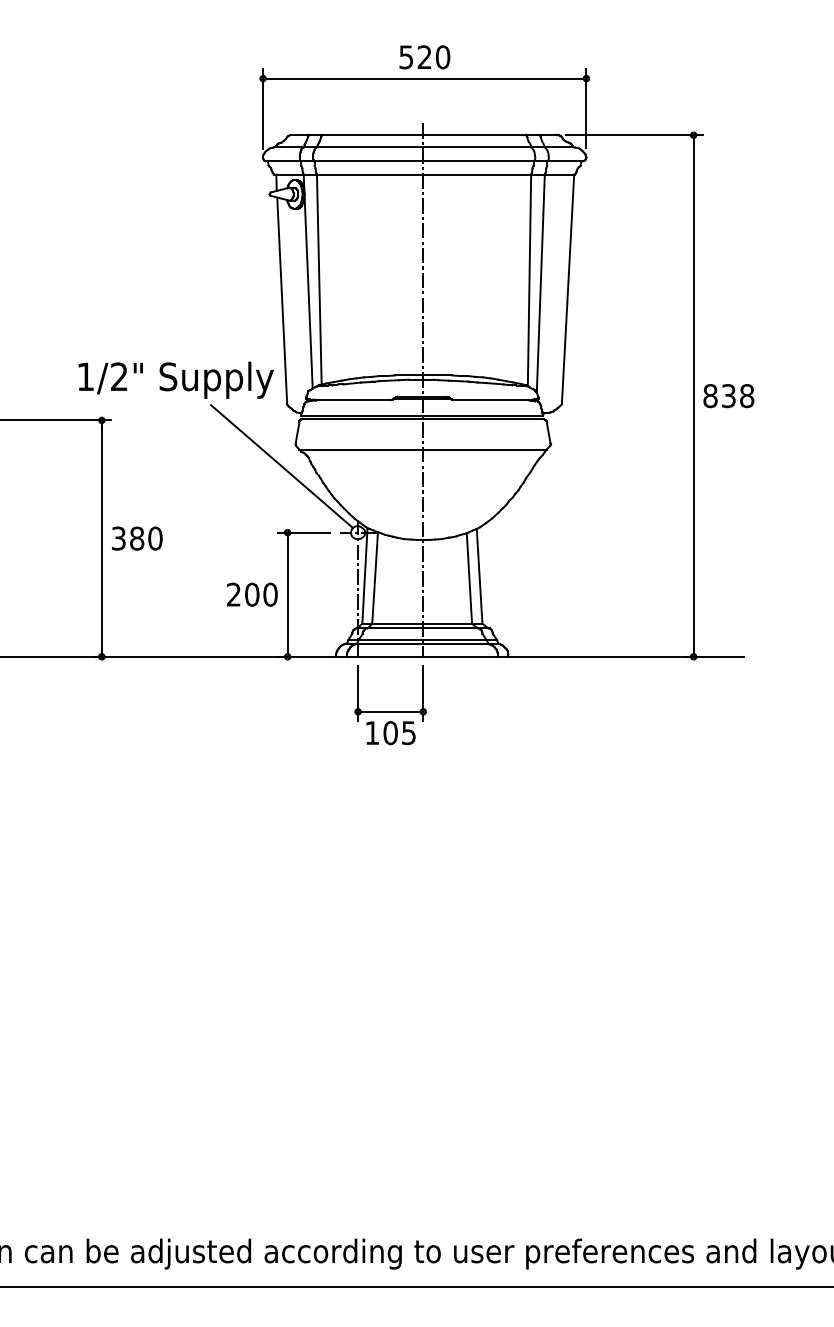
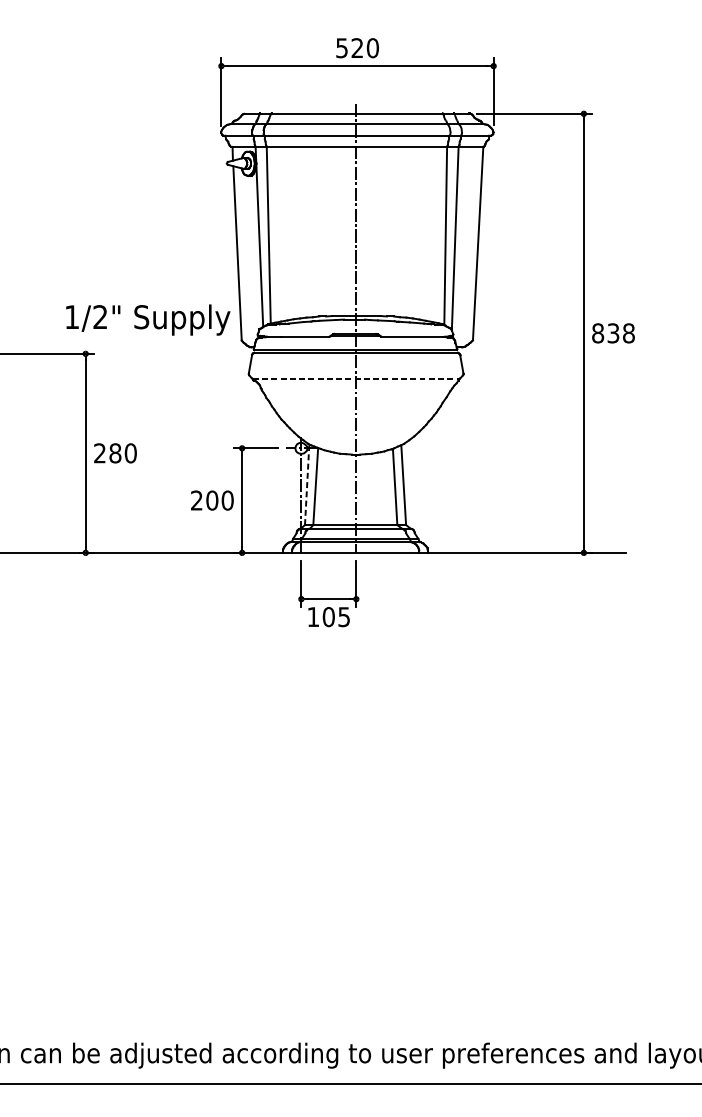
line: (423, 450) -> (356, 379), solid -> dashed
line: (281, 466) -> (236, 392), removed
text: (118, 538) -> (99, 453), 380 -> 280
line: (364, 575) -> (306, 484), solid -> dashed

